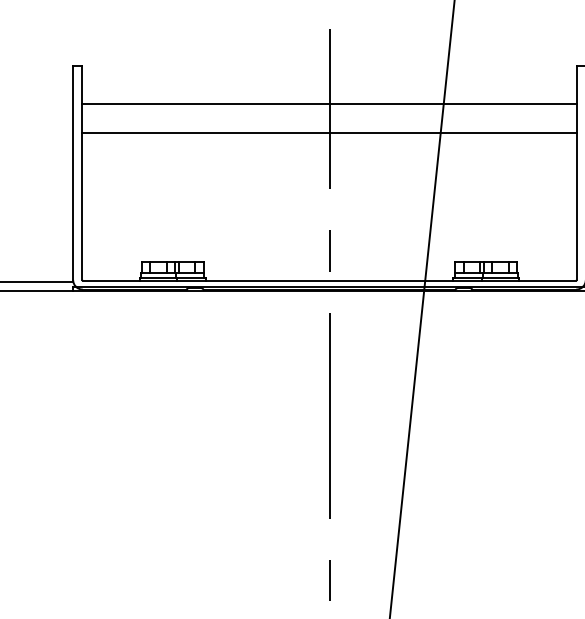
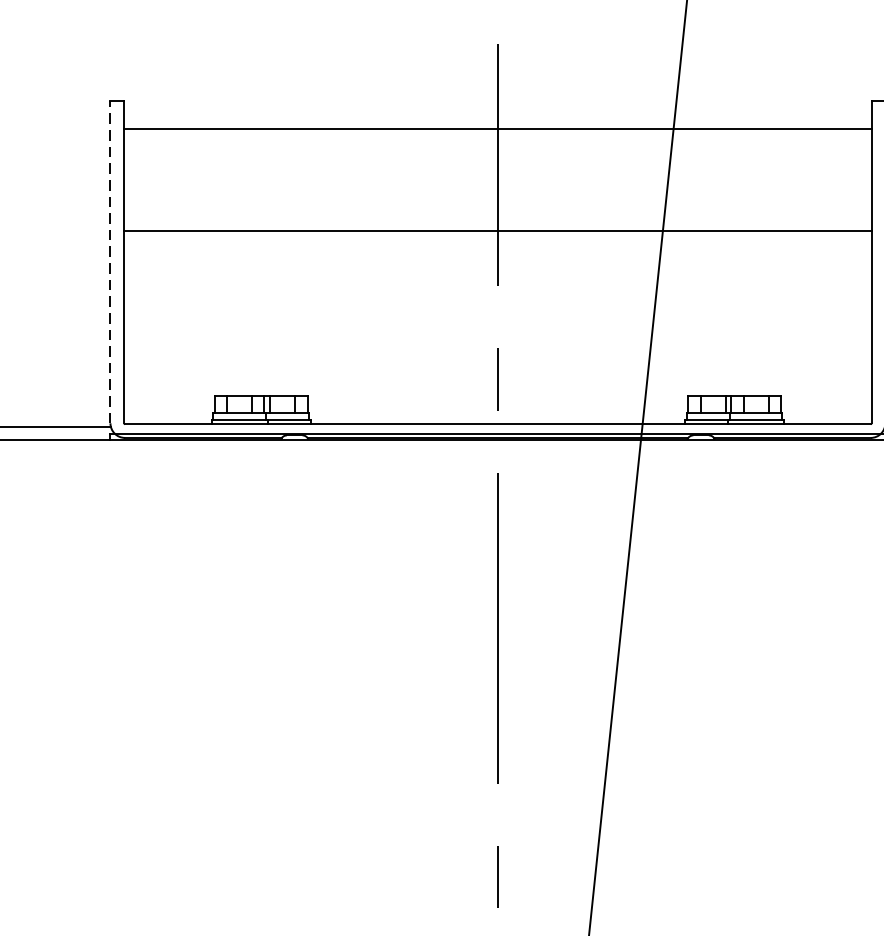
line: (329, 104) -> (497, 129), moved
line: (329, 132) -> (497, 230), moved
line: (73, 173) -> (111, 262), solid -> dashed

